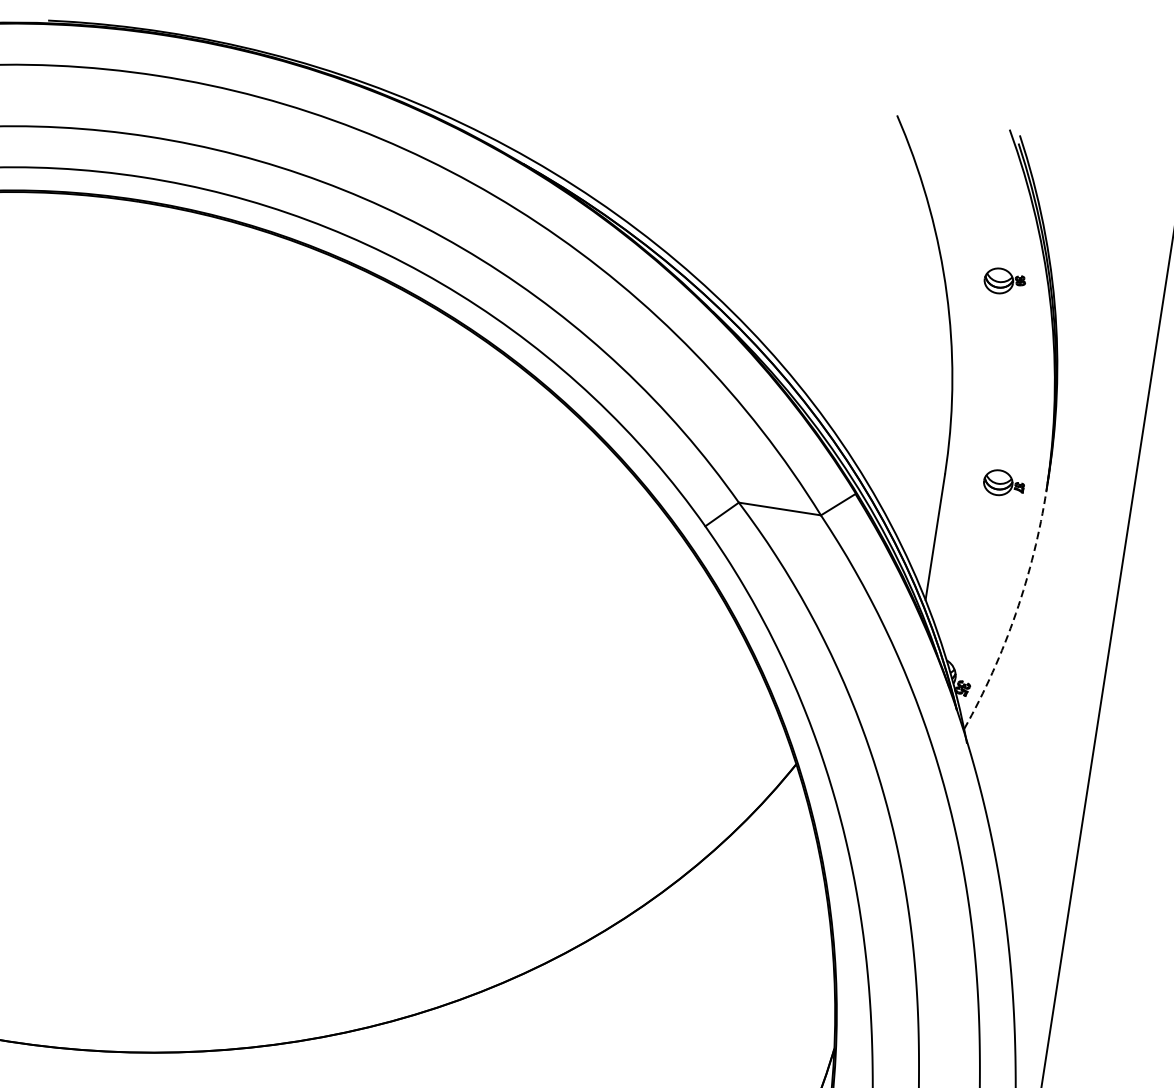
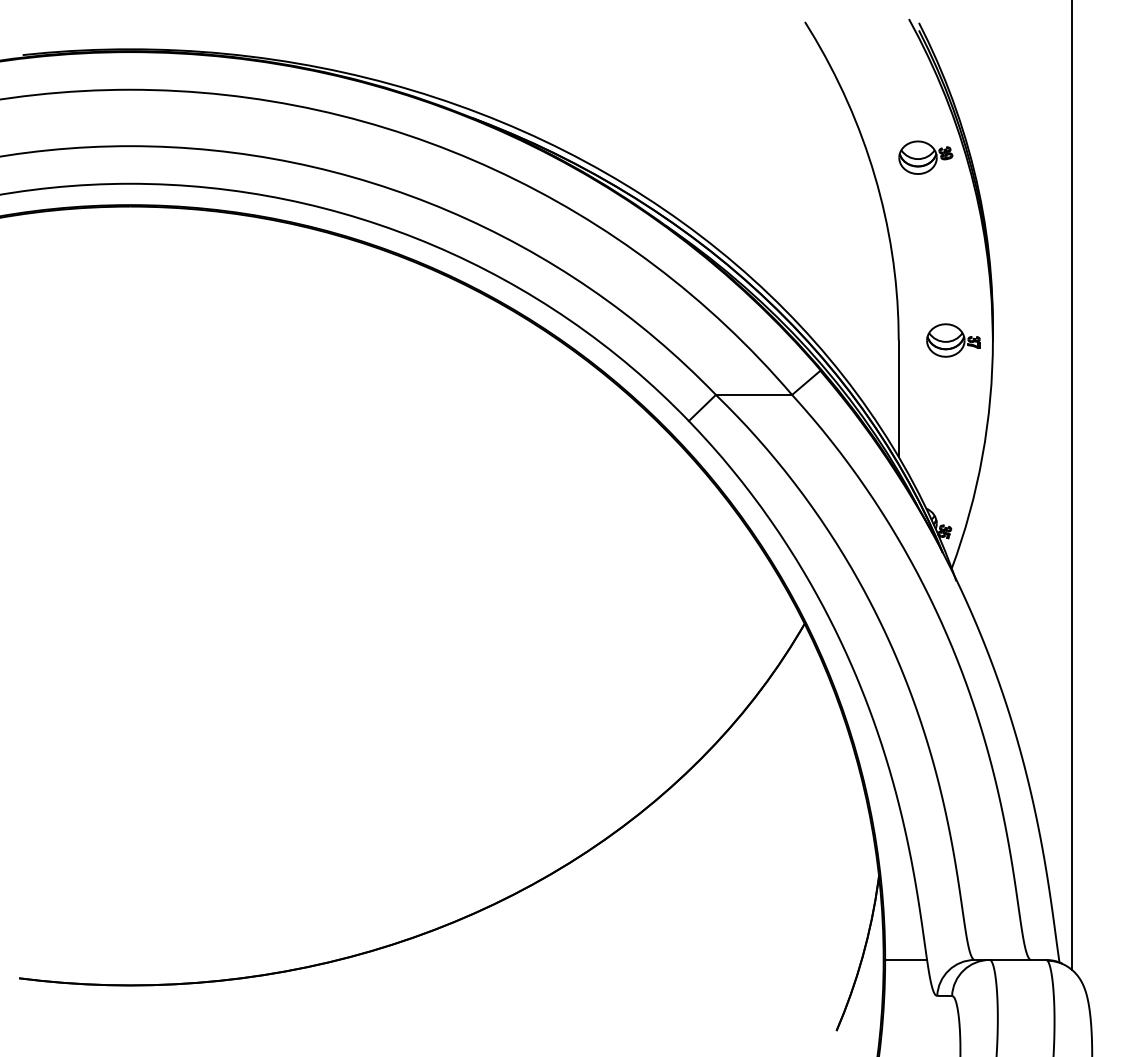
part: (1004, 281) -> (925, 157), size x1.43
part: (1004, 483) -> (953, 340), size x1.43
arc: (1015, 613) -> (982, 456), dashed -> solid

